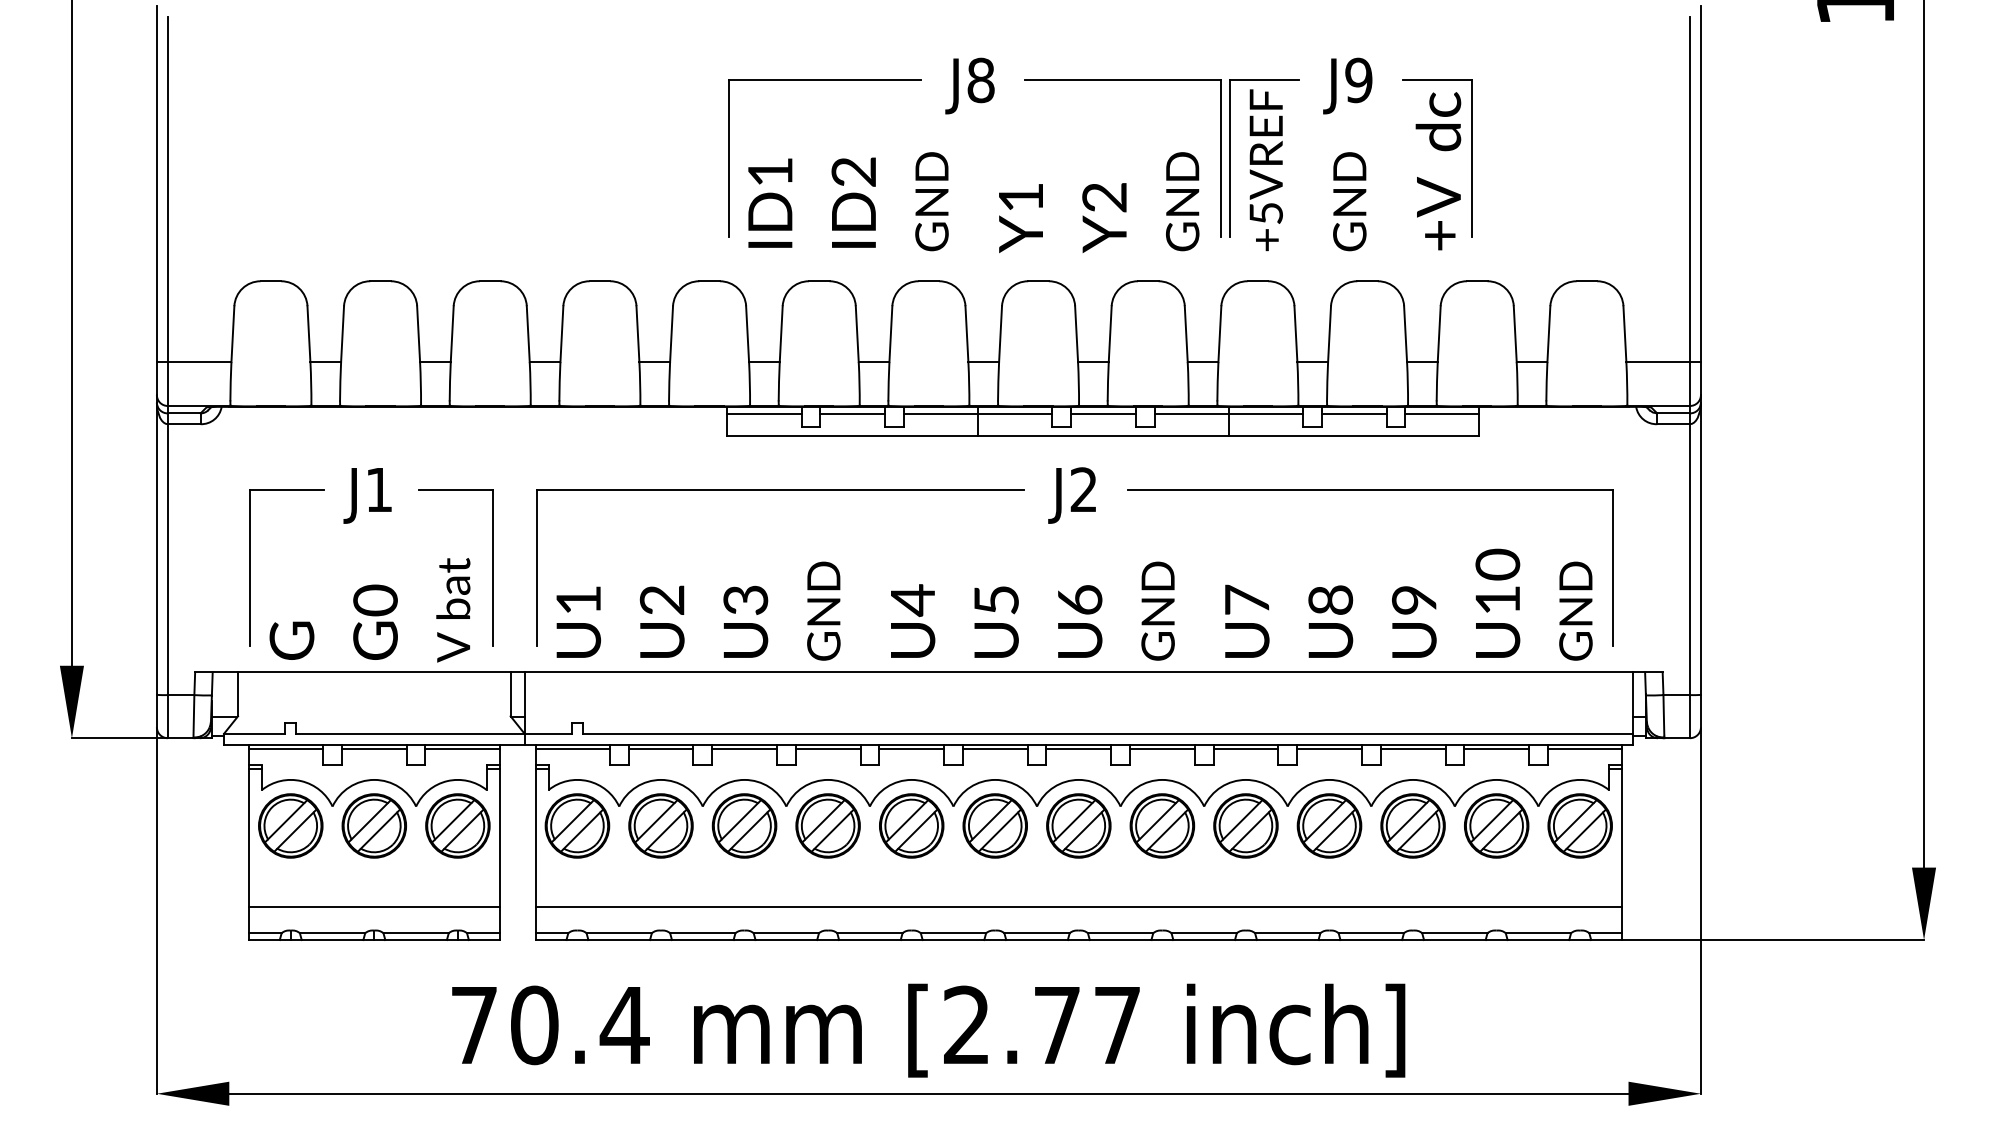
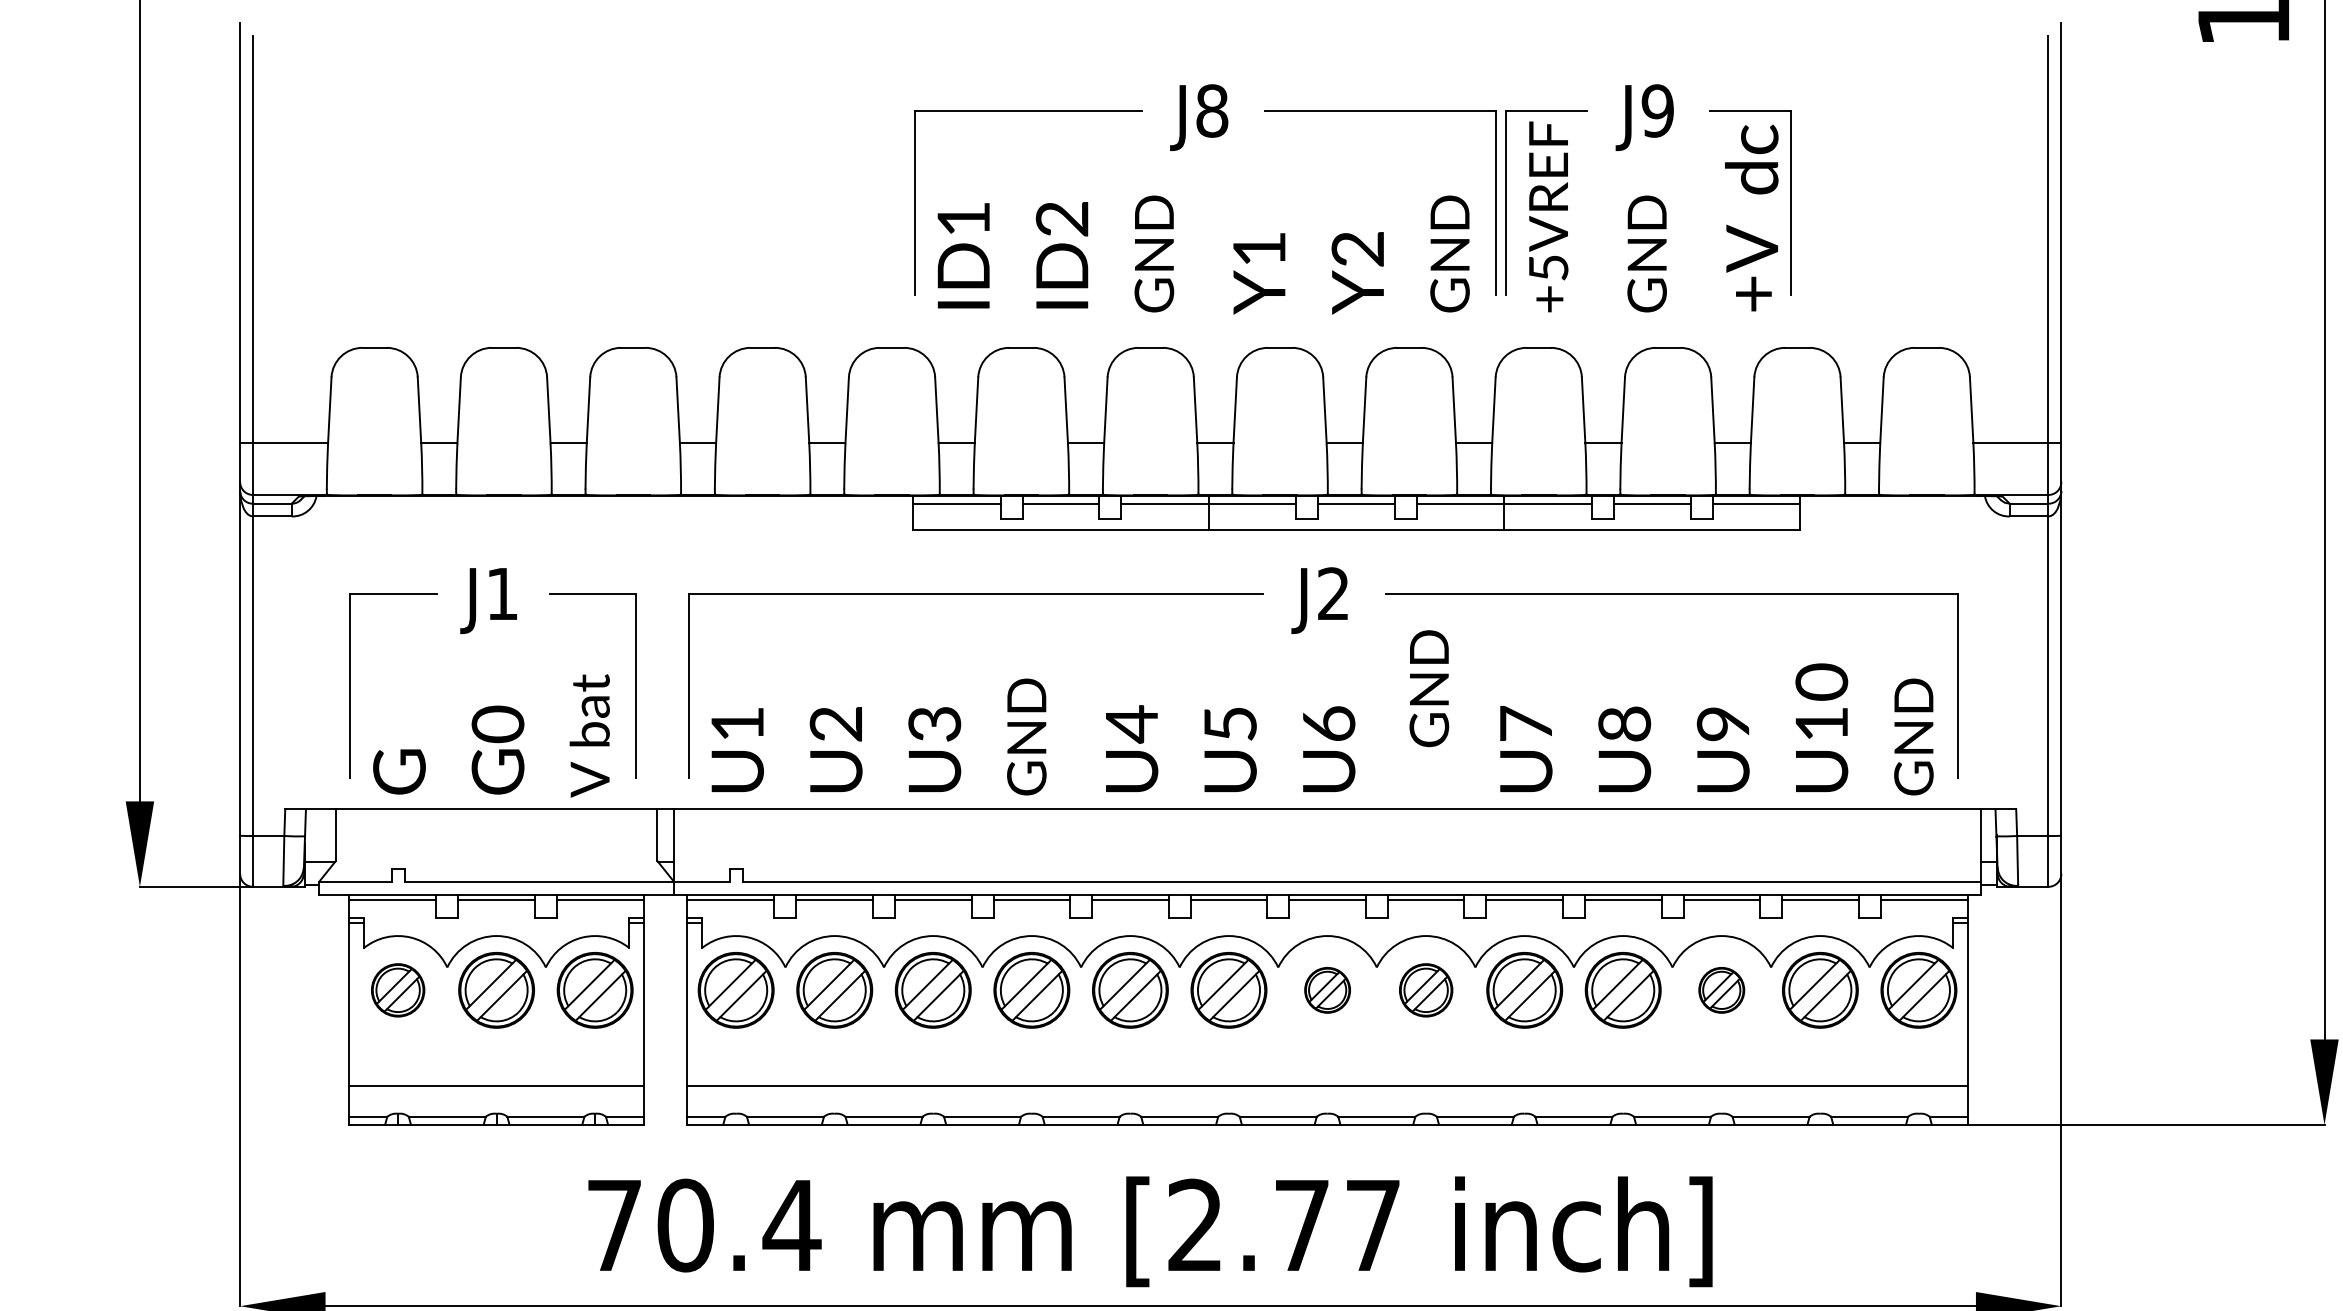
text: (1157, 610) -> (1428, 687), moved
part: (290, 825) -> (397, 989), size x0.7
part: (1078, 825) -> (1327, 989), size x0.6
part: (1162, 825) -> (1426, 989), size x0.7
part: (1412, 825) -> (1721, 989), size x0.6

